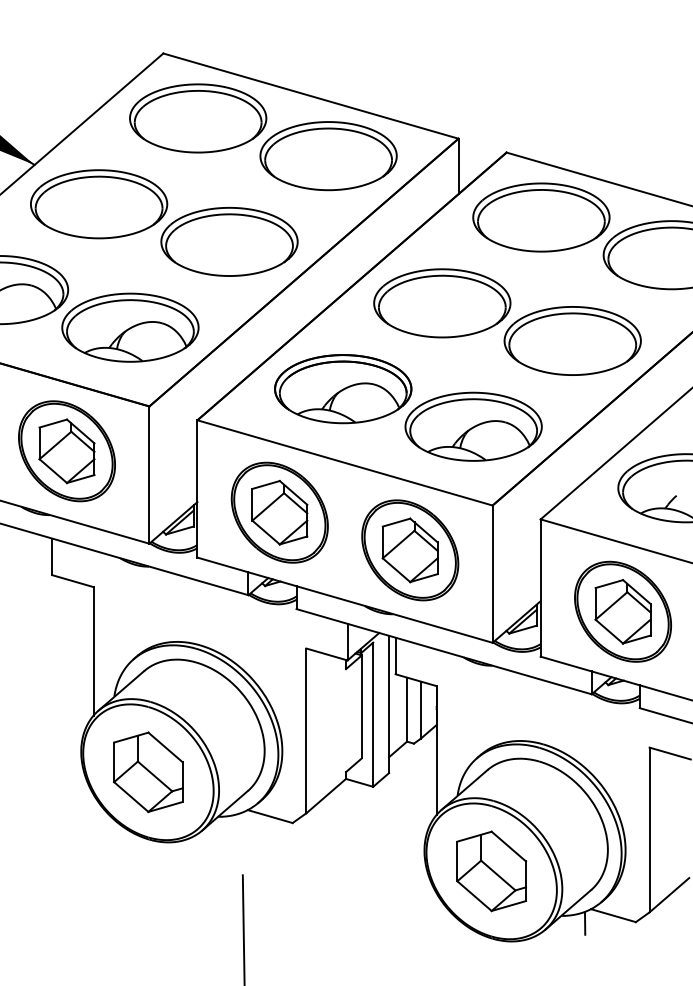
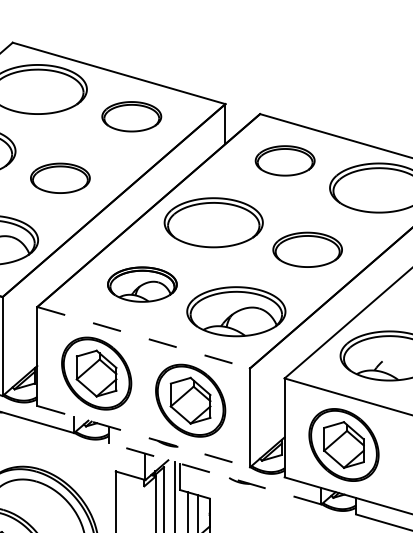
part: (328, 156) -> (131, 116), size x0.6
part: (541, 217) -> (285, 160), size x0.6
part: (229, 241) -> (60, 178), size x0.6
part: (572, 340) -> (307, 249), size x0.7
part: (343, 389) -> (142, 284), size x0.7
line: (345, 462) -> (143, 337), solid -> dashed
line: (345, 600) -> (143, 436), solid -> dashed
line: (444, 651) -> (215, 473), solid -> dashed

